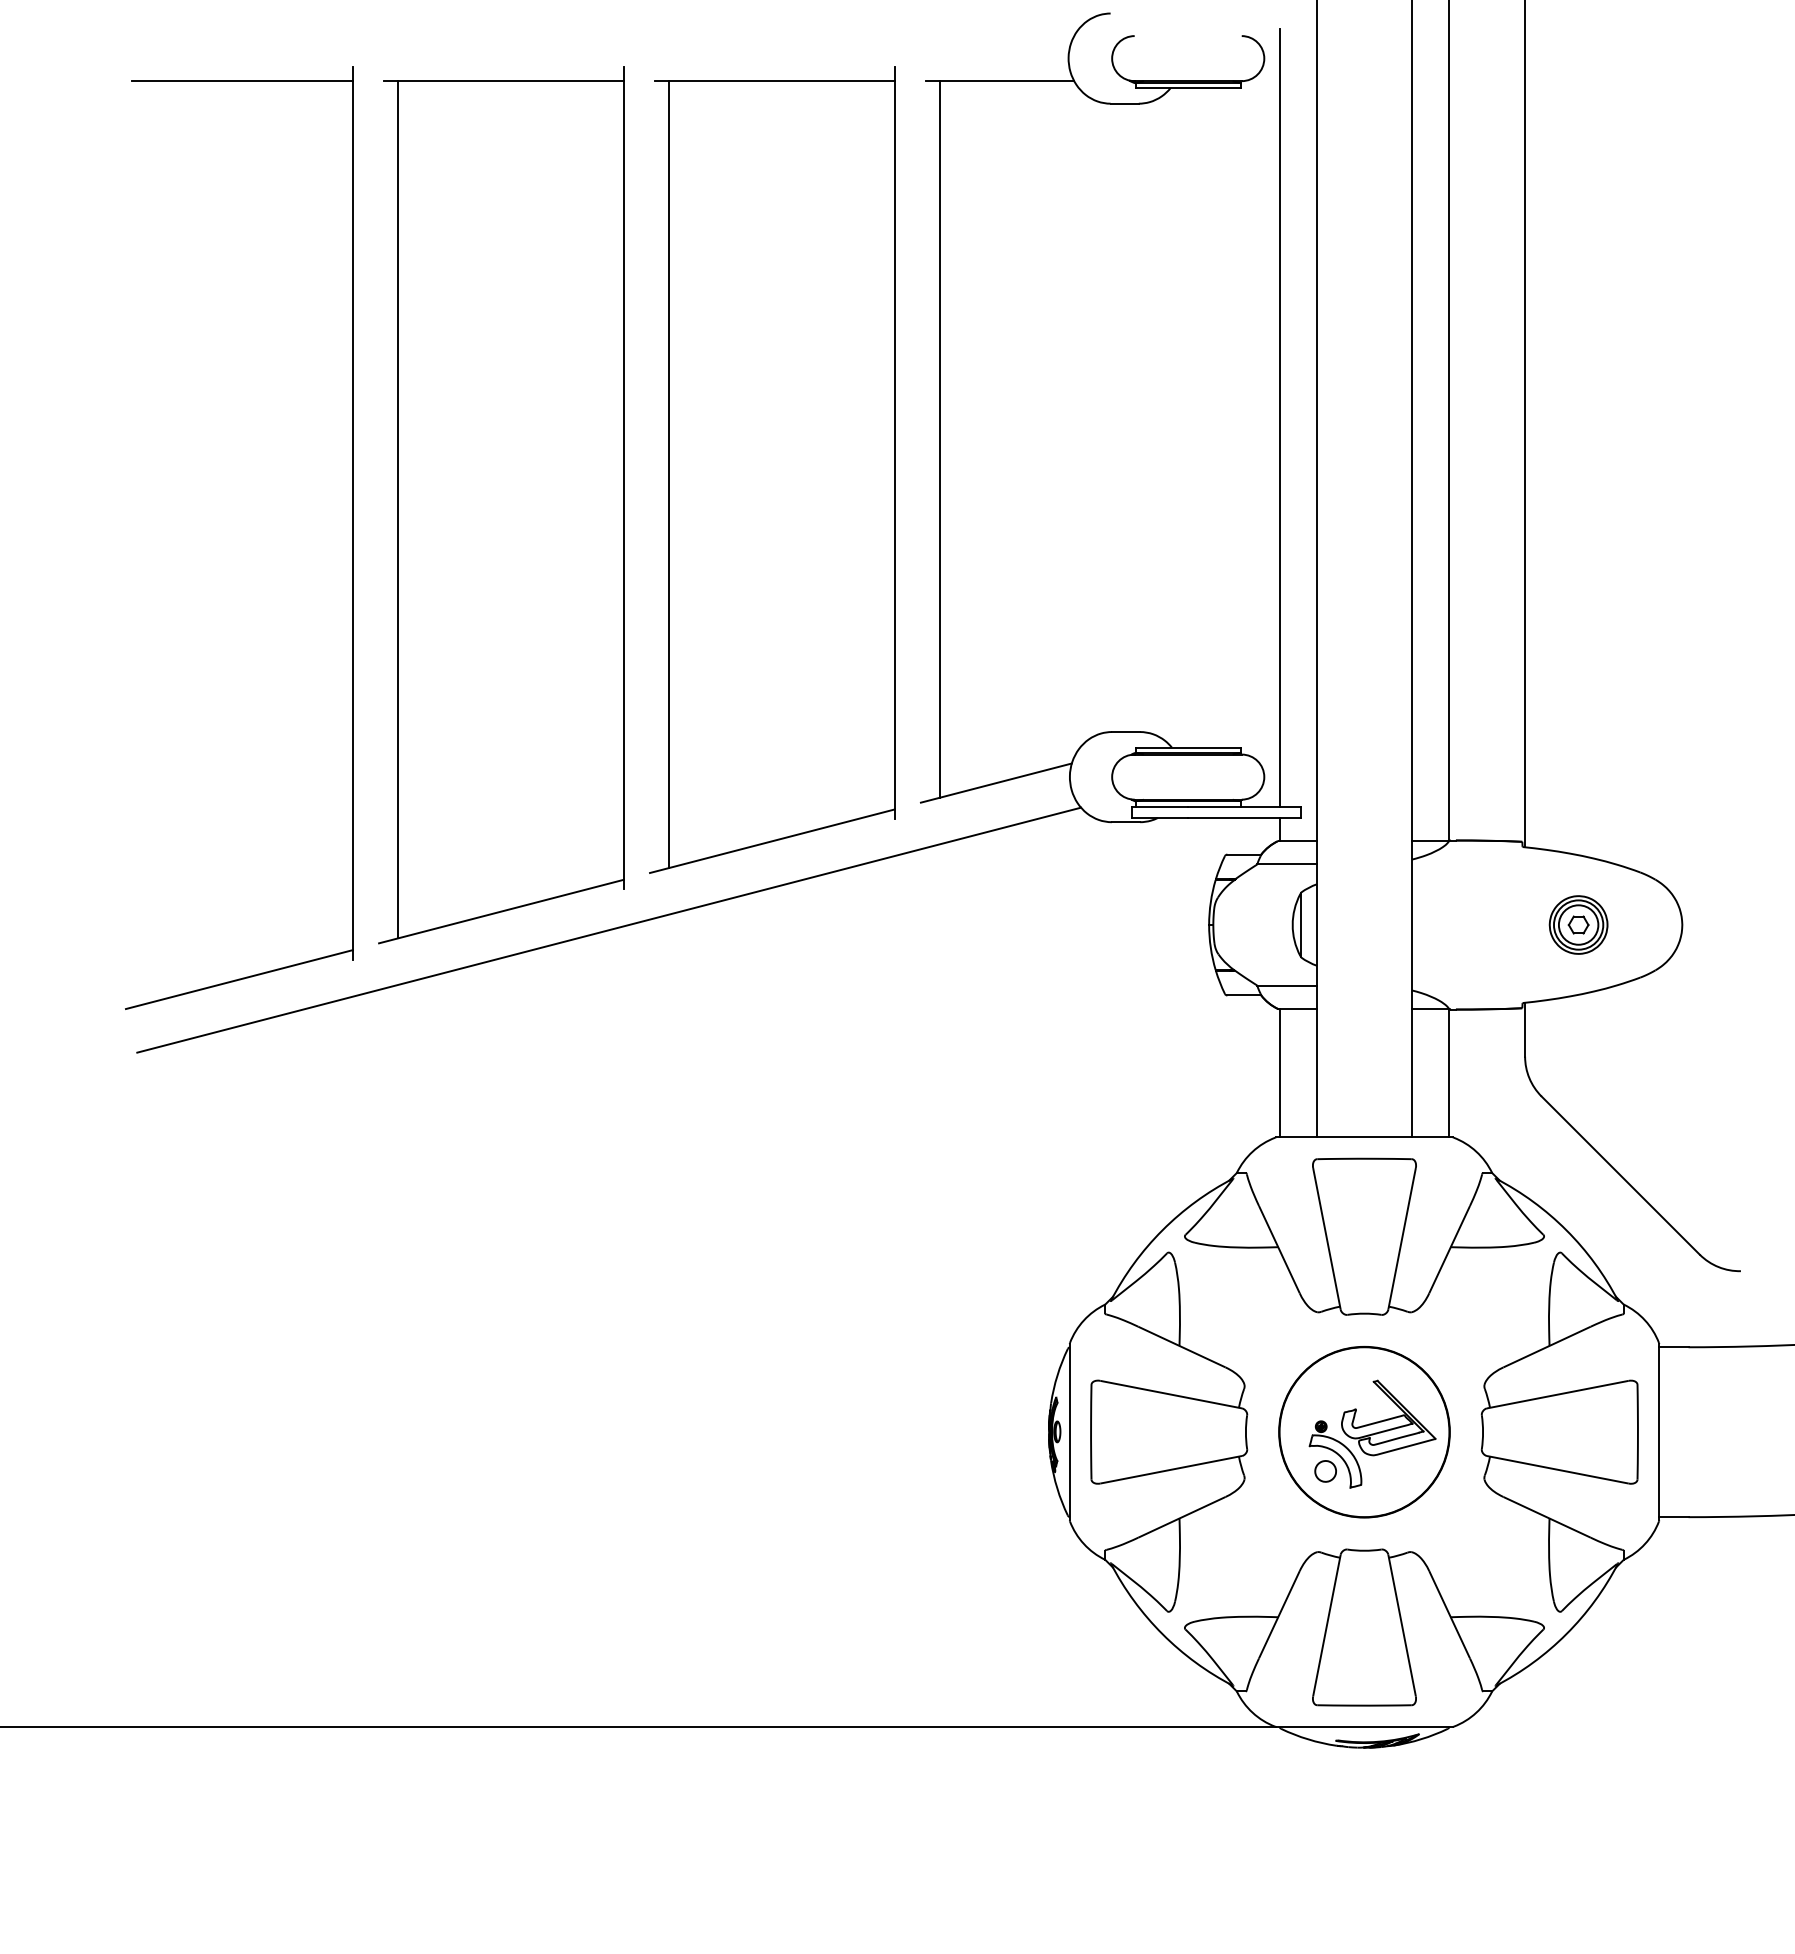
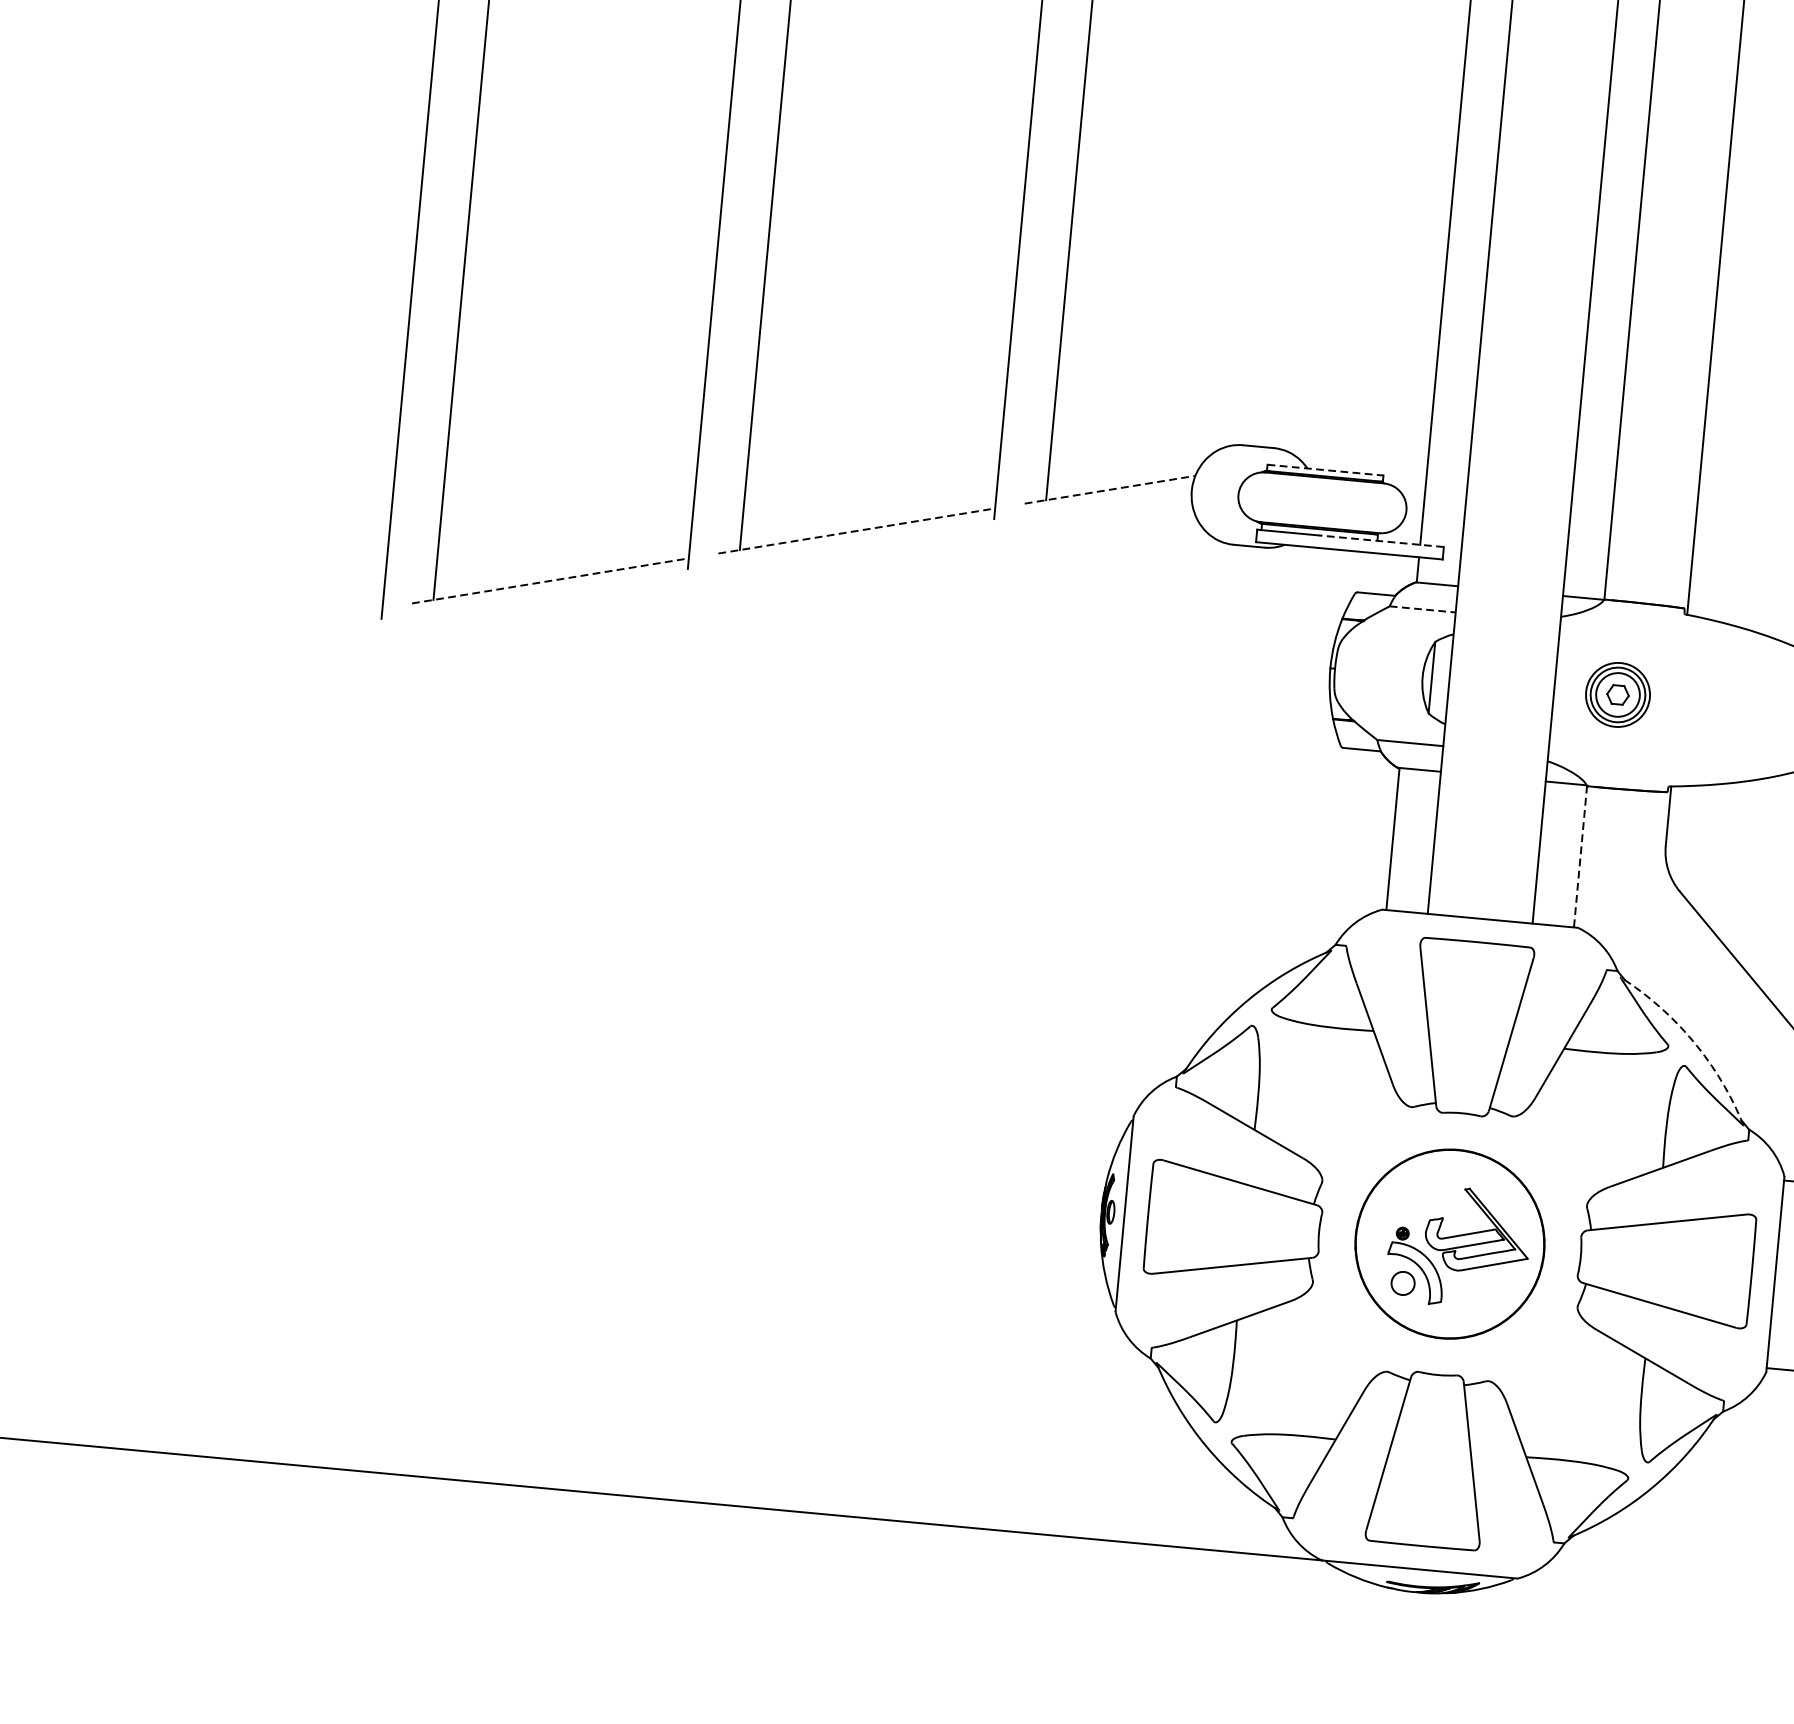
line: (1188, 747) -> (1325, 470), solid -> dashed
line: (996, 783) -> (1110, 490), solid -> dashed
line: (1244, 806) -> (1381, 541), solid -> dashed
line: (772, 841) -> (856, 531), solid -> dashed
line: (1287, 864) -> (1423, 609), solid -> dashed
line: (501, 911) -> (550, 580), solid -> dashed
part: (1578, 924) -> (1617, 694), moved
line: (609, 929) -> (667, 611), removed
line: (238, 979) -> (253, 628), removed
line: (1449, 1073) -> (1580, 856), solid -> dashed
arc: (1566, 1230) -> (1693, 1042), solid -> dashed

